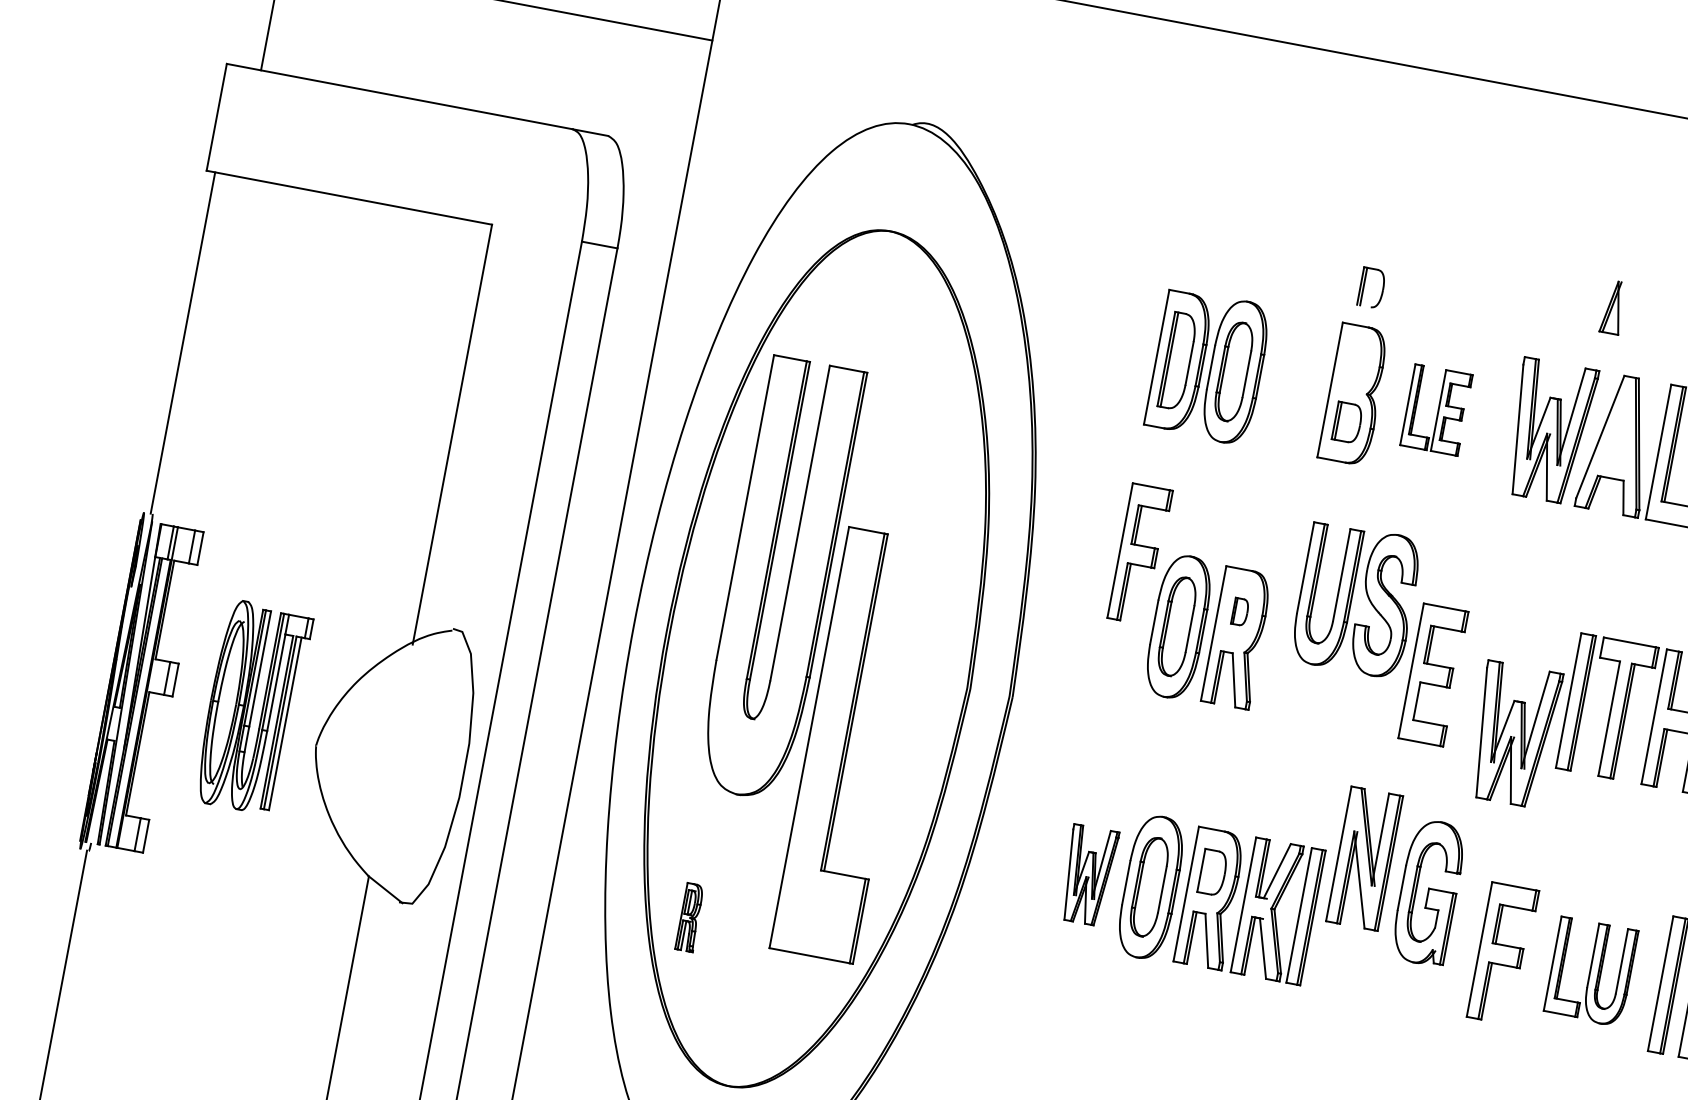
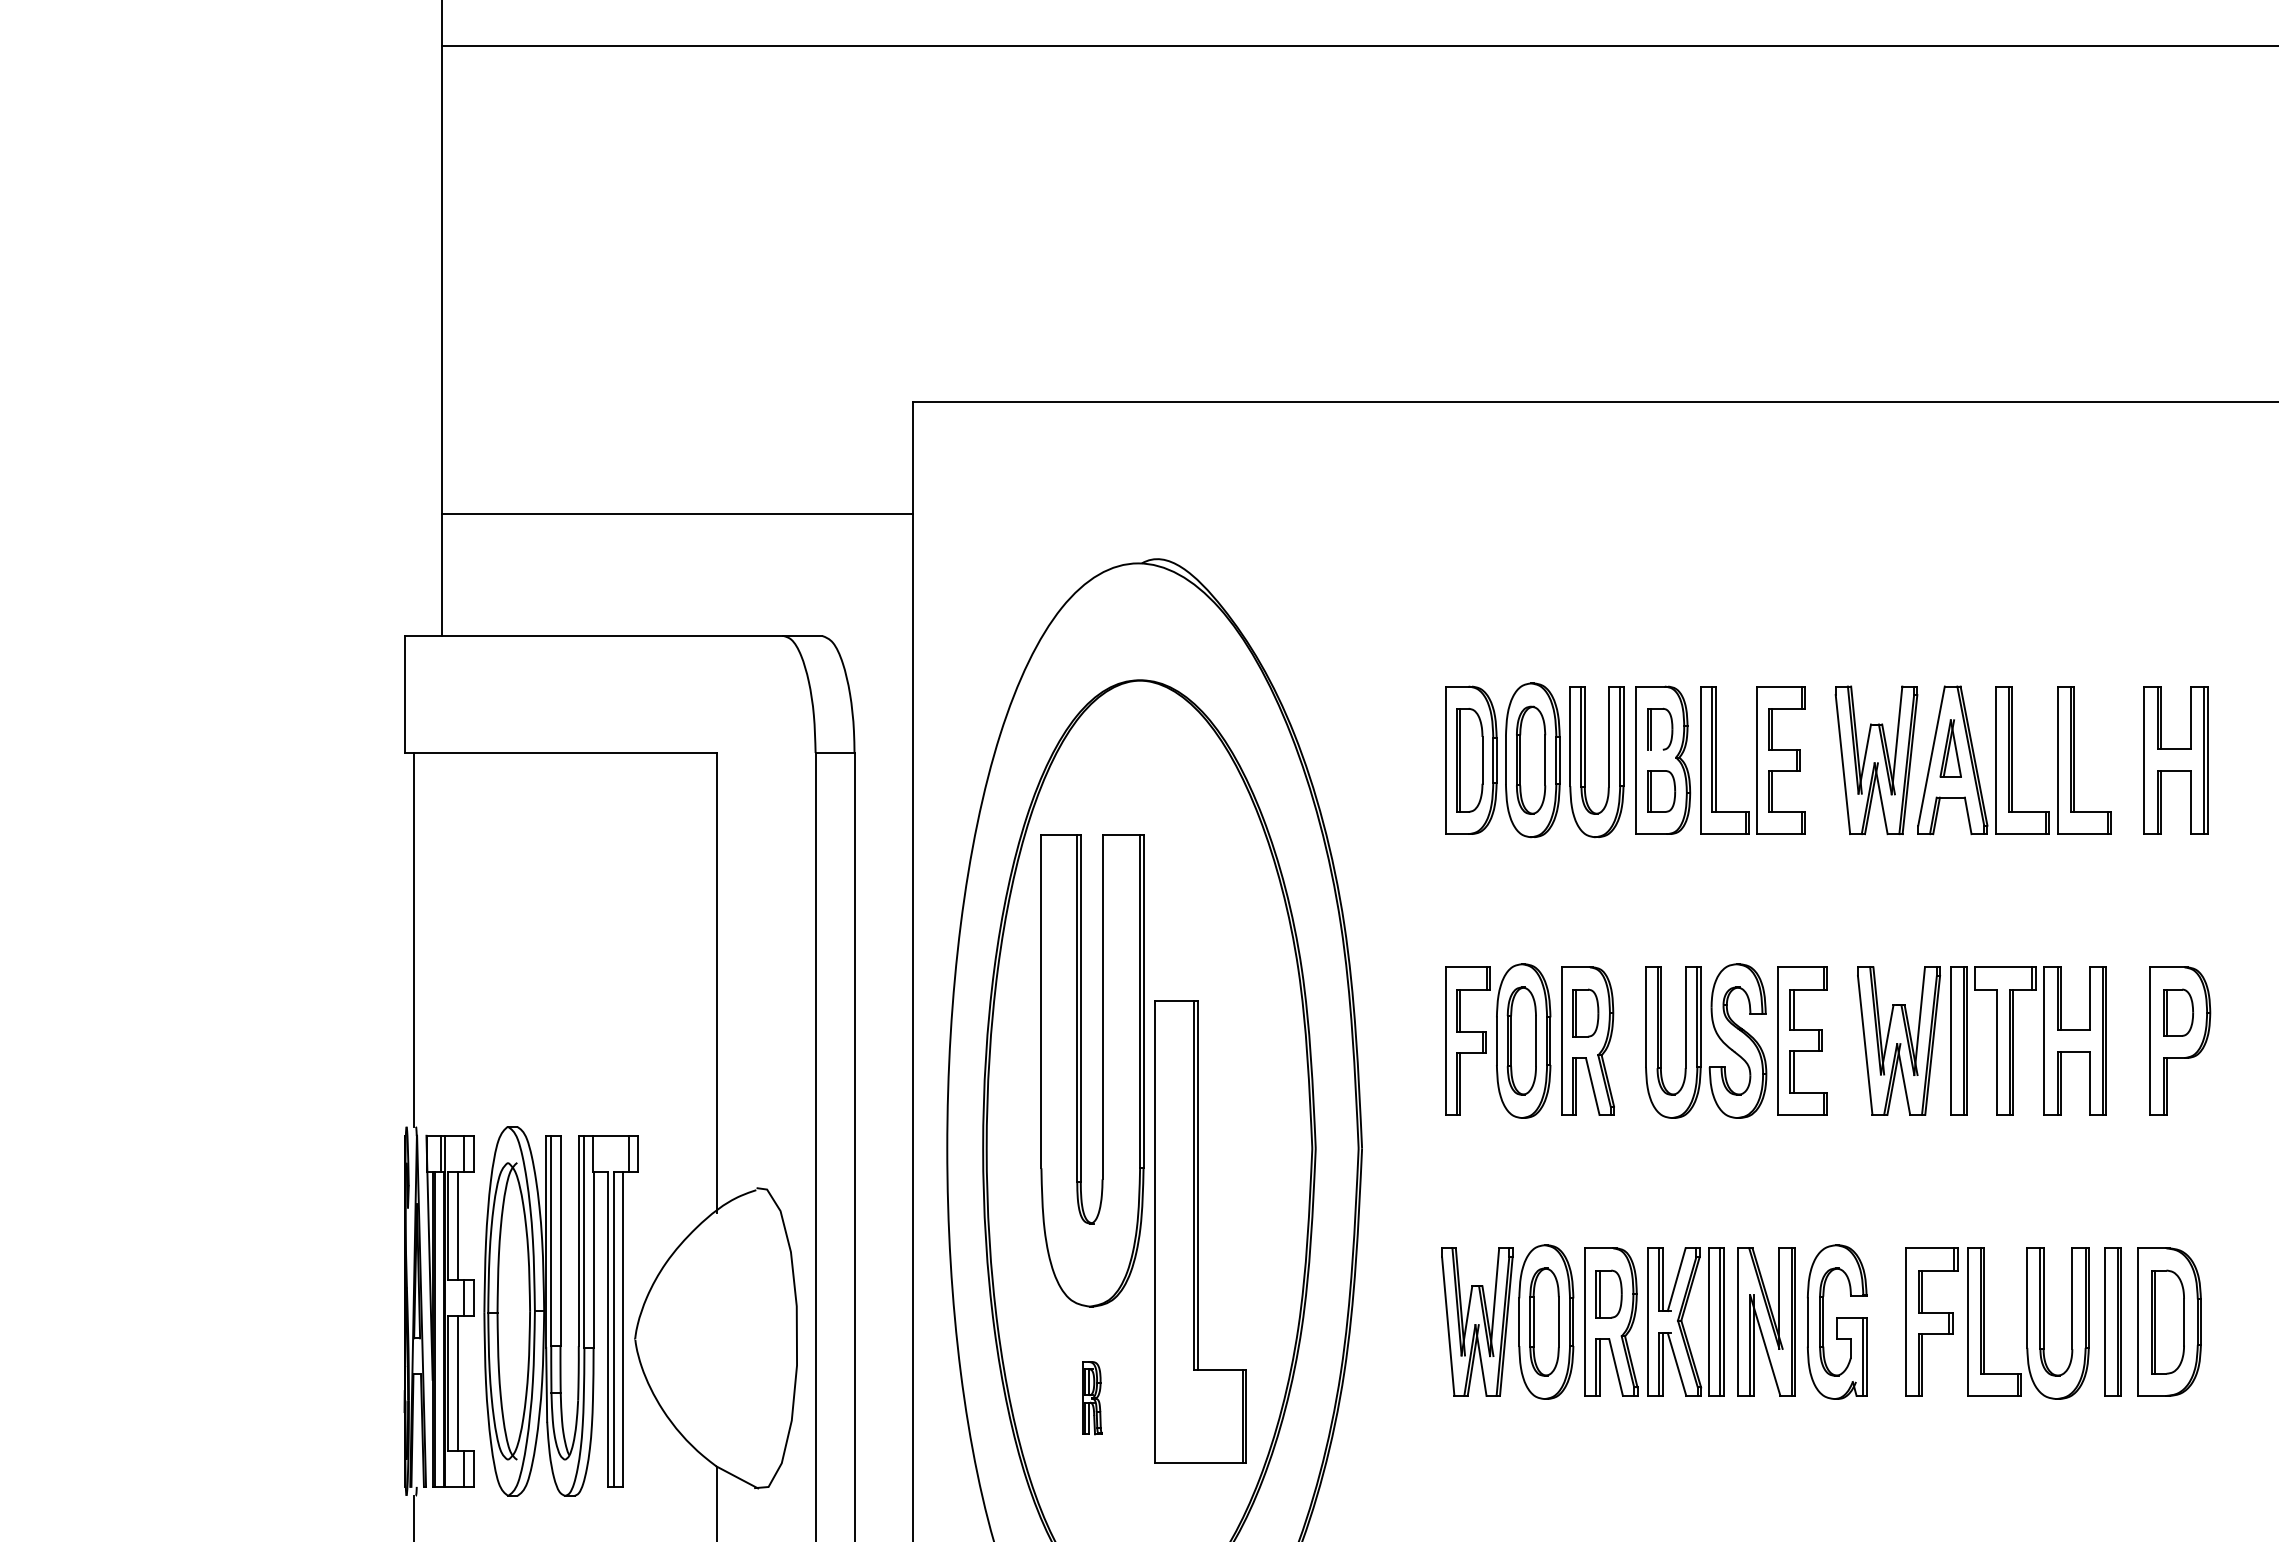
part: (1364, 285) -> (1651, 728), moved
part: (1613, 307) -> (1950, 748), moved
part: (1283, 383) -> (1585, 762), added
part: (1436, 410) -> (1752, 760), size x1.67
part: (1139, 553) -> (1467, 1040), moved
part: (1356, 599) -> (1706, 1040), moved
line: (173, 611) -> (457, 1225), added
part: (1240, 611) -> (1585, 1012), size x1.67
line: (1419, 701) -> (1793, 1071), added
part: (252, 707) -> (560, 1311), size x1.67
part: (1513, 734) -> (1899, 1040), moved
line: (146, 754) -> (457, 1382), added
part: (1364, 858) -> (1766, 1321), moved
line: (1204, 870) -> (1599, 1293), added
part: (1088, 874) -> (1477, 1321), size x1.43
part: (1428, 891) -> (1836, 1321), moved
part: (690, 917) -> (1092, 1398), moved
part: (1590, 971) -> (2028, 1323), size x1.43

